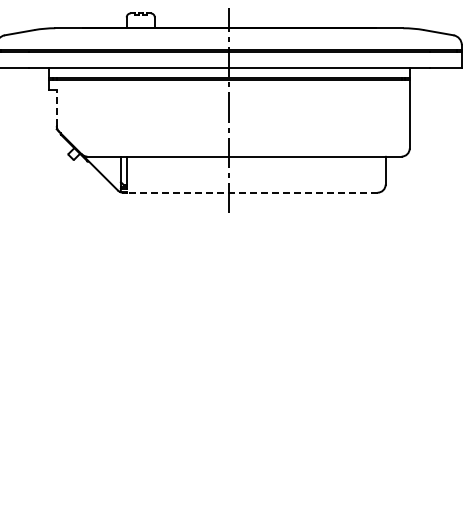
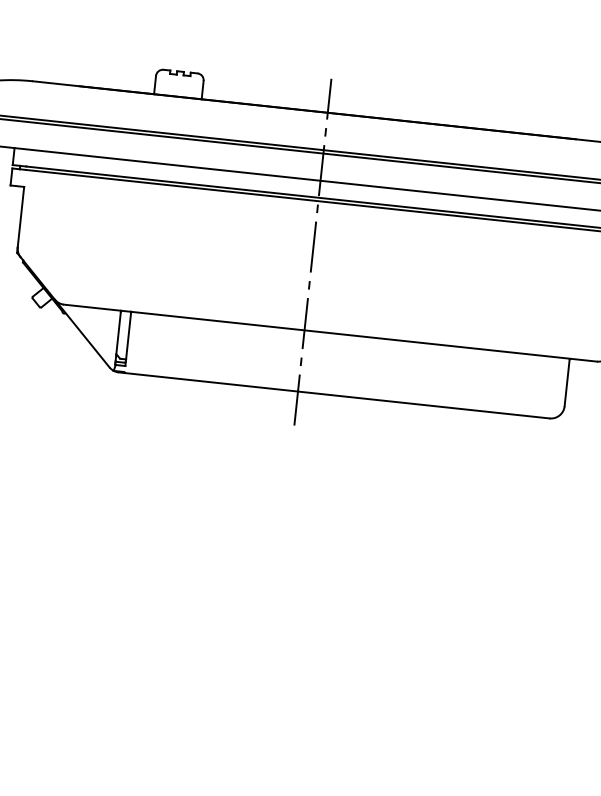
line: (56, 108) -> (20, 217), dashed -> solid
line: (251, 192) -> (335, 395), dashed -> solid

